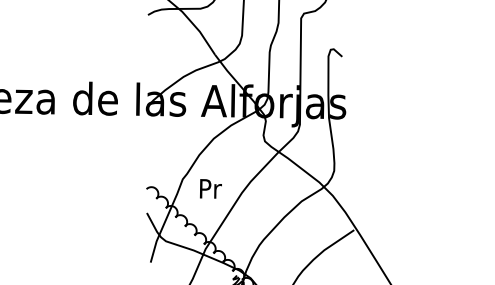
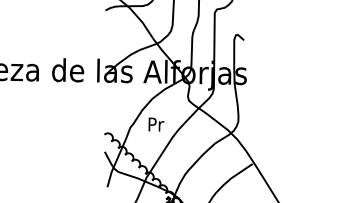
text: (211, 188) -> (156, 124), moved

